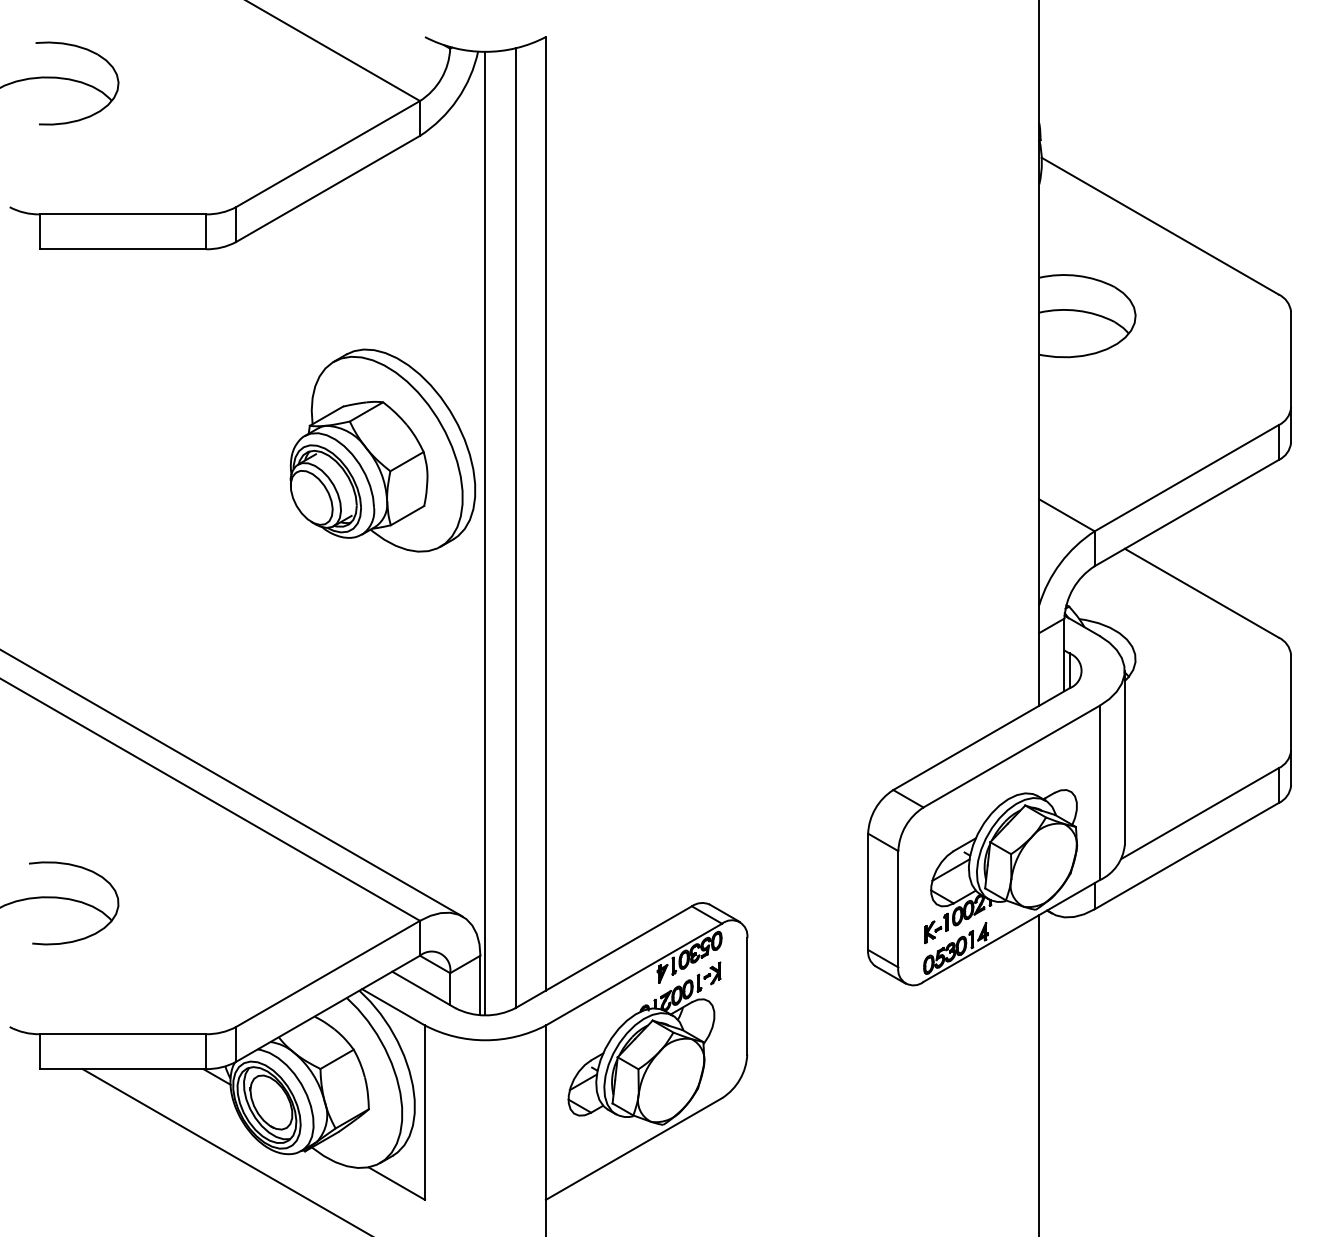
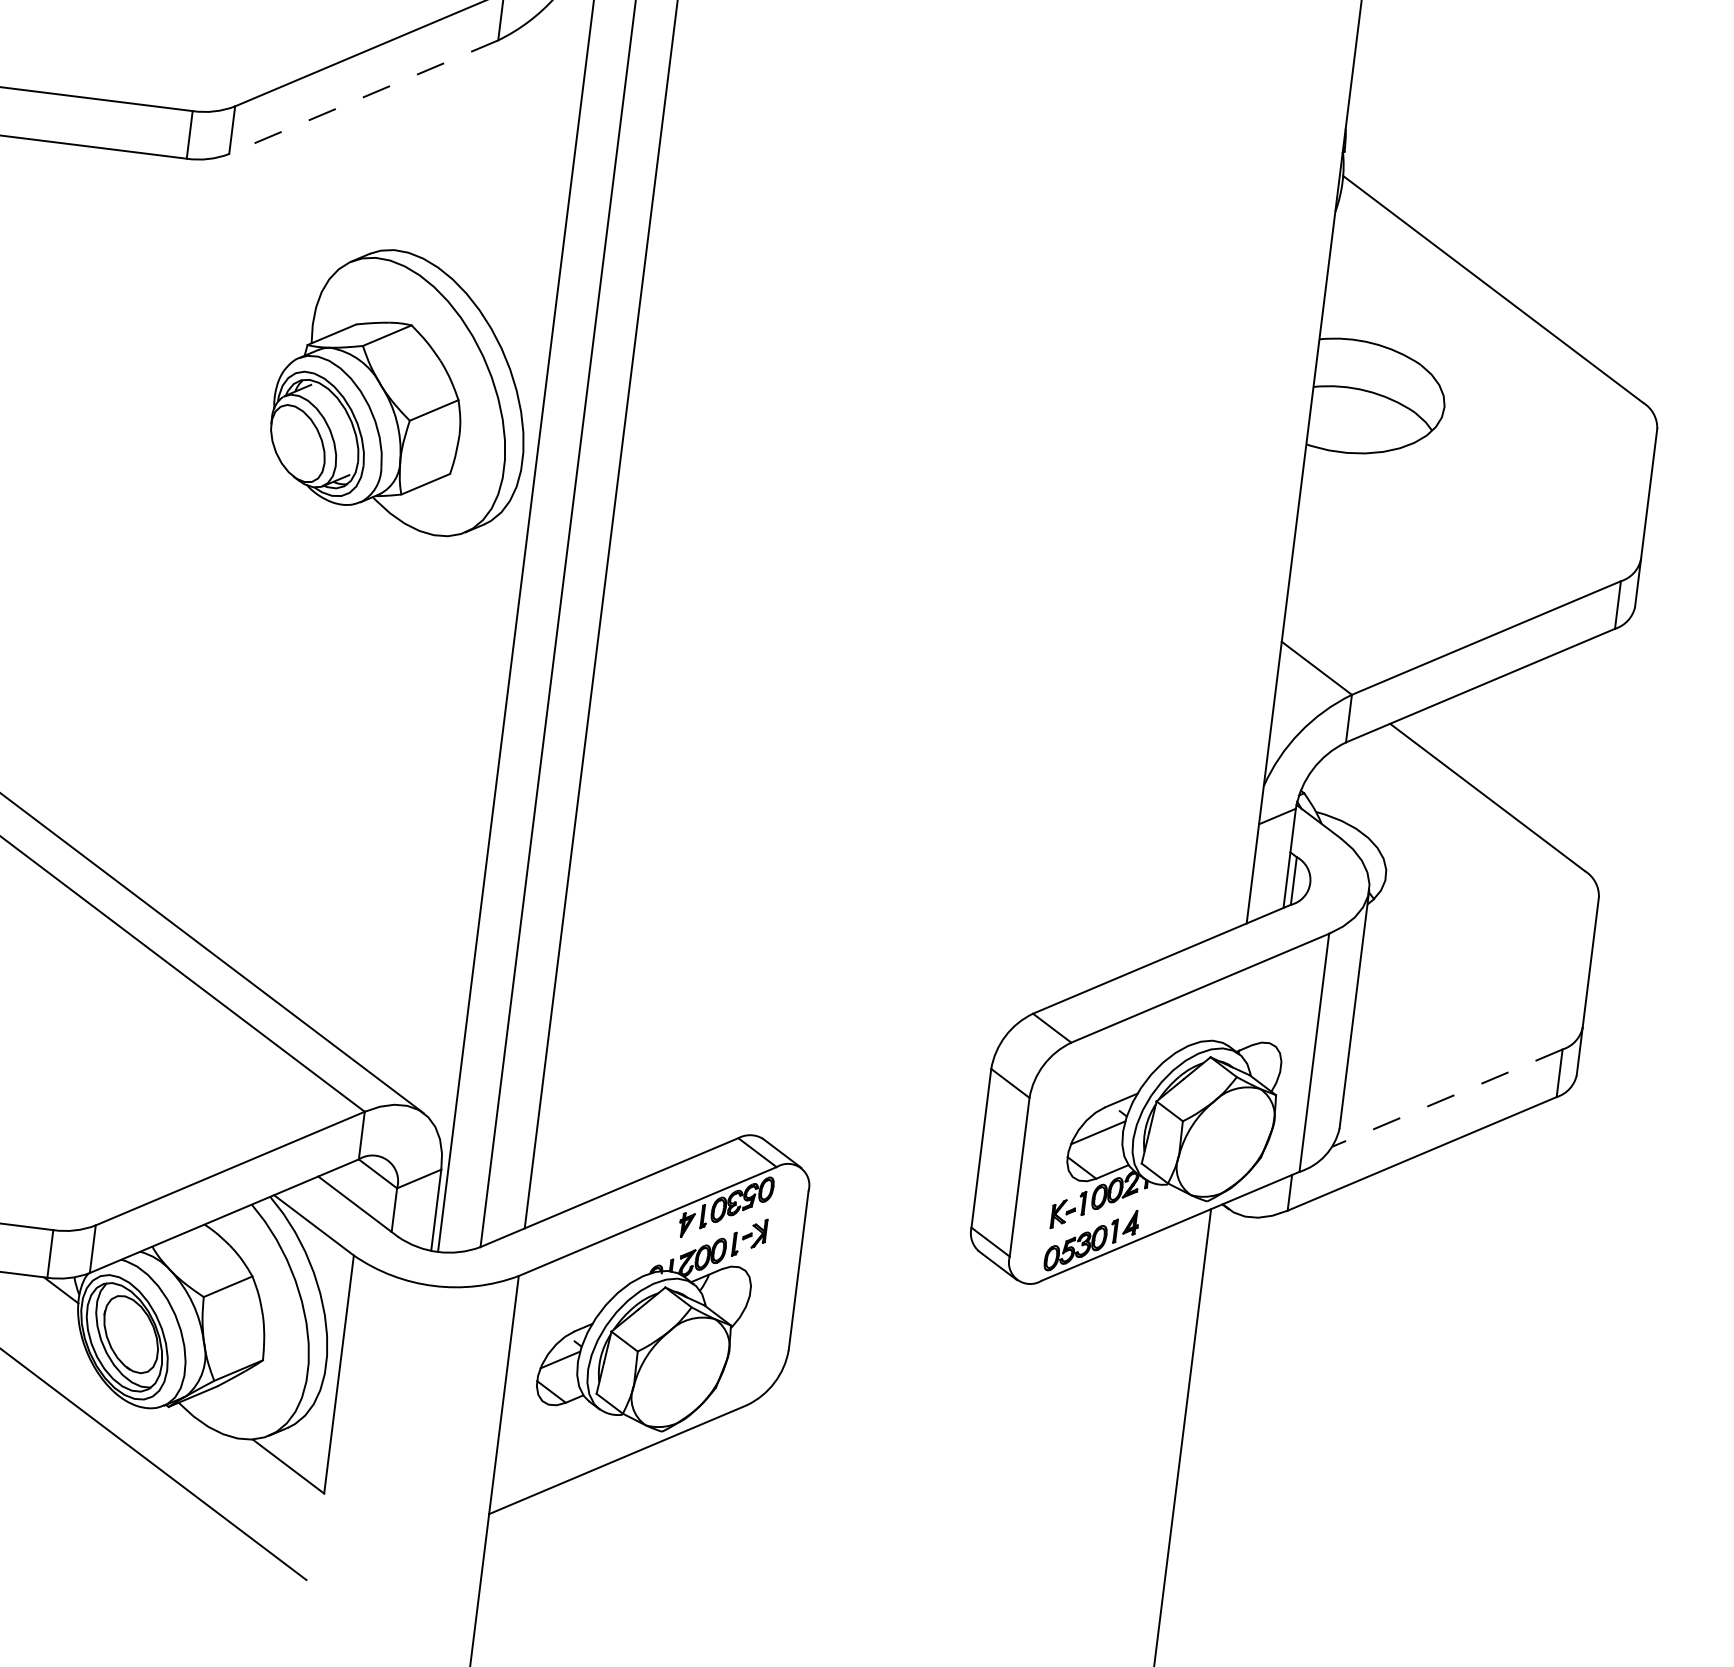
line: (327, 189) -> (362, 97), solid -> dashed
part: (382, 450) -> (402, 391), moved
line: (1199, 813) -> (1447, 1097), solid -> dashed

